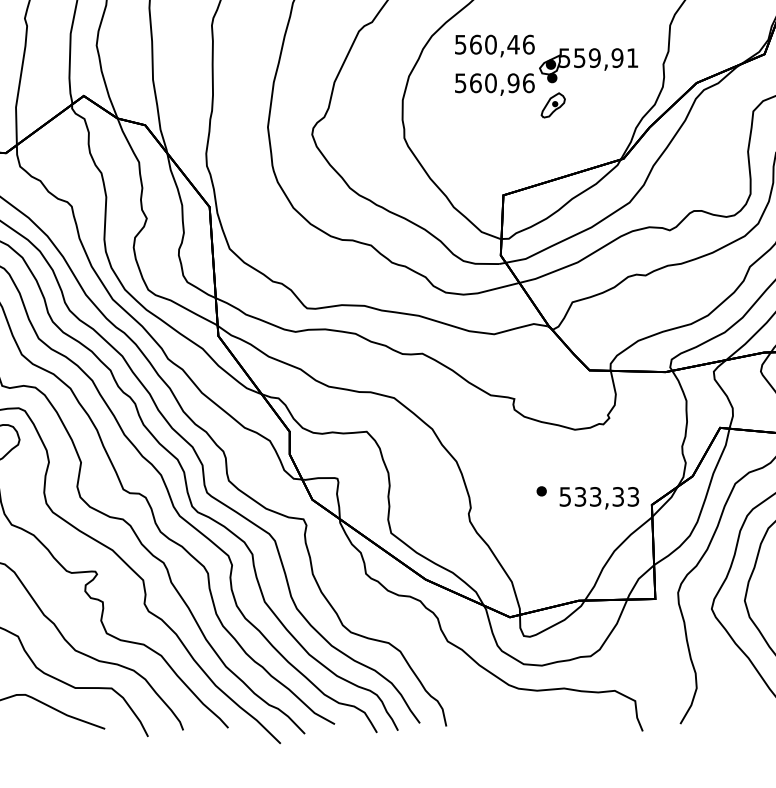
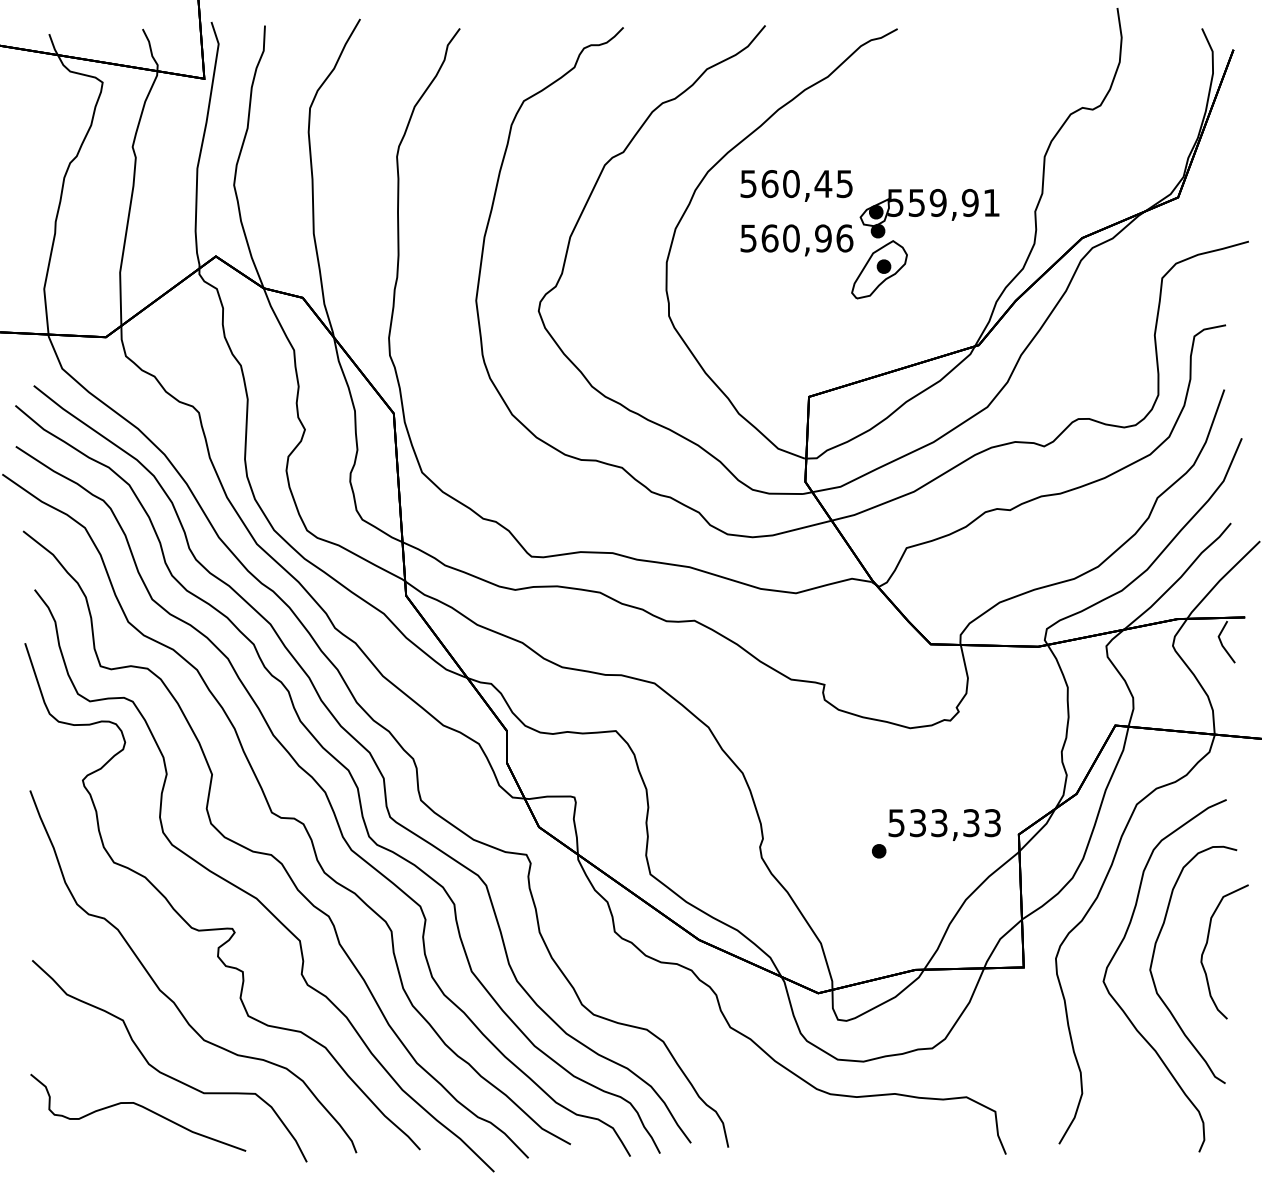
text: (528, 45) -> (844, 184), 560,46 -> 560,45
part: (553, 105) -> (879, 269), size x1.67
part: (541, 491) -> (879, 851), moved

